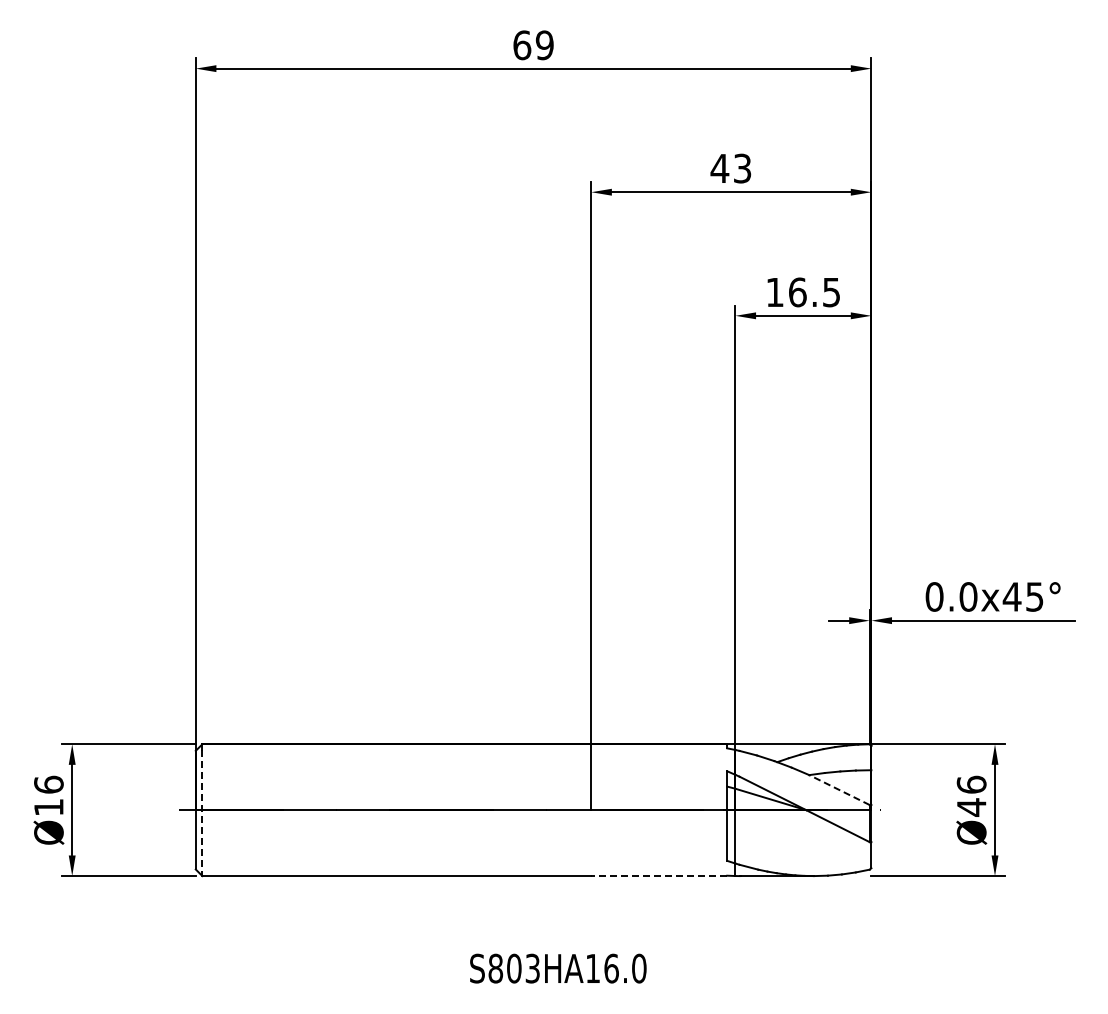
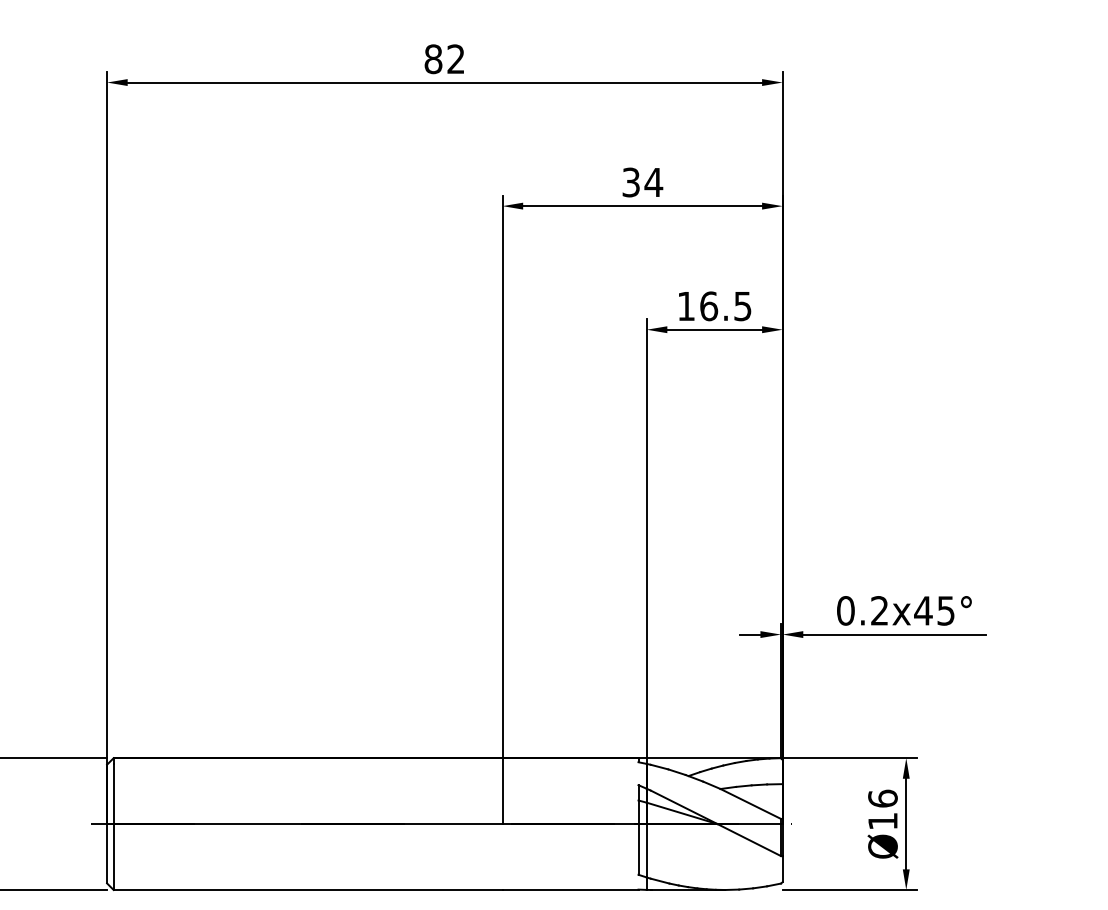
text: (533, 45) -> (444, 59), 69 -> 82
text: (730, 168) -> (641, 182), 43 -> 34
text: (968, 596) -> (879, 610), 0.0x45° -> 0.2x45°
line: (839, 790) -> (750, 804), dashed -> solid
text: (971, 807) -> (882, 821), Ø46 -> Ø16
line: (202, 813) -> (113, 827), dashed -> solid
line: (659, 876) -> (570, 890), dashed -> solid

